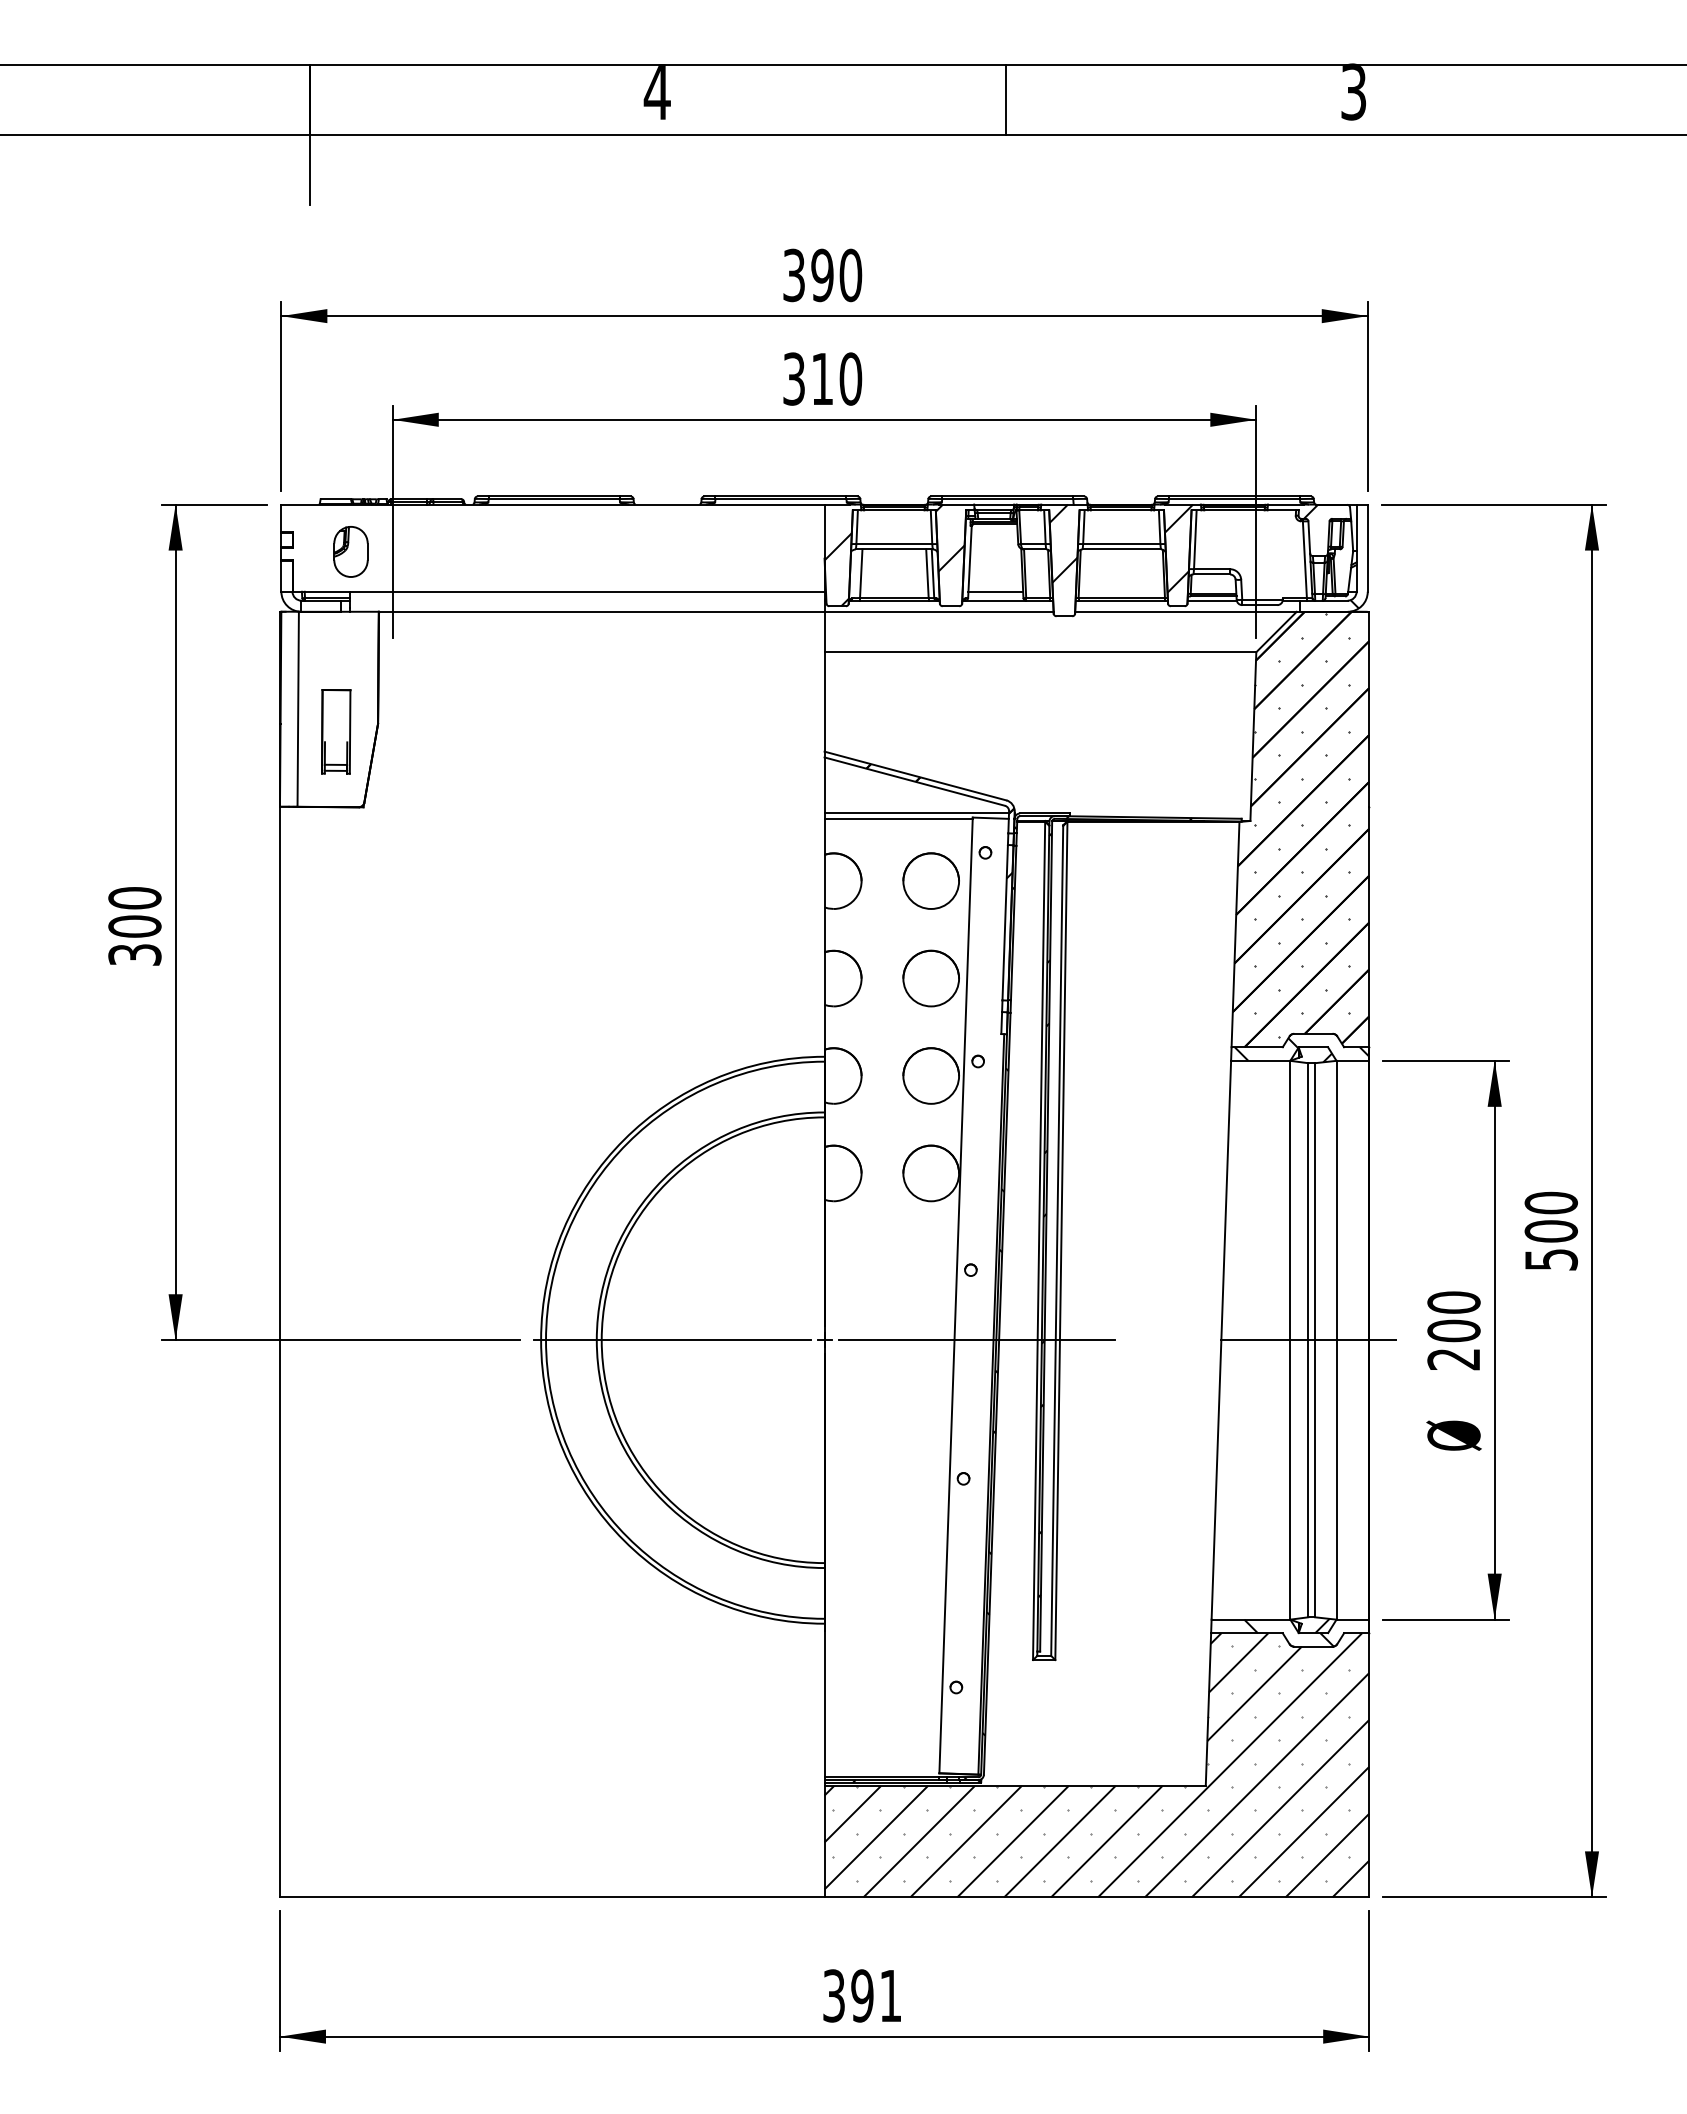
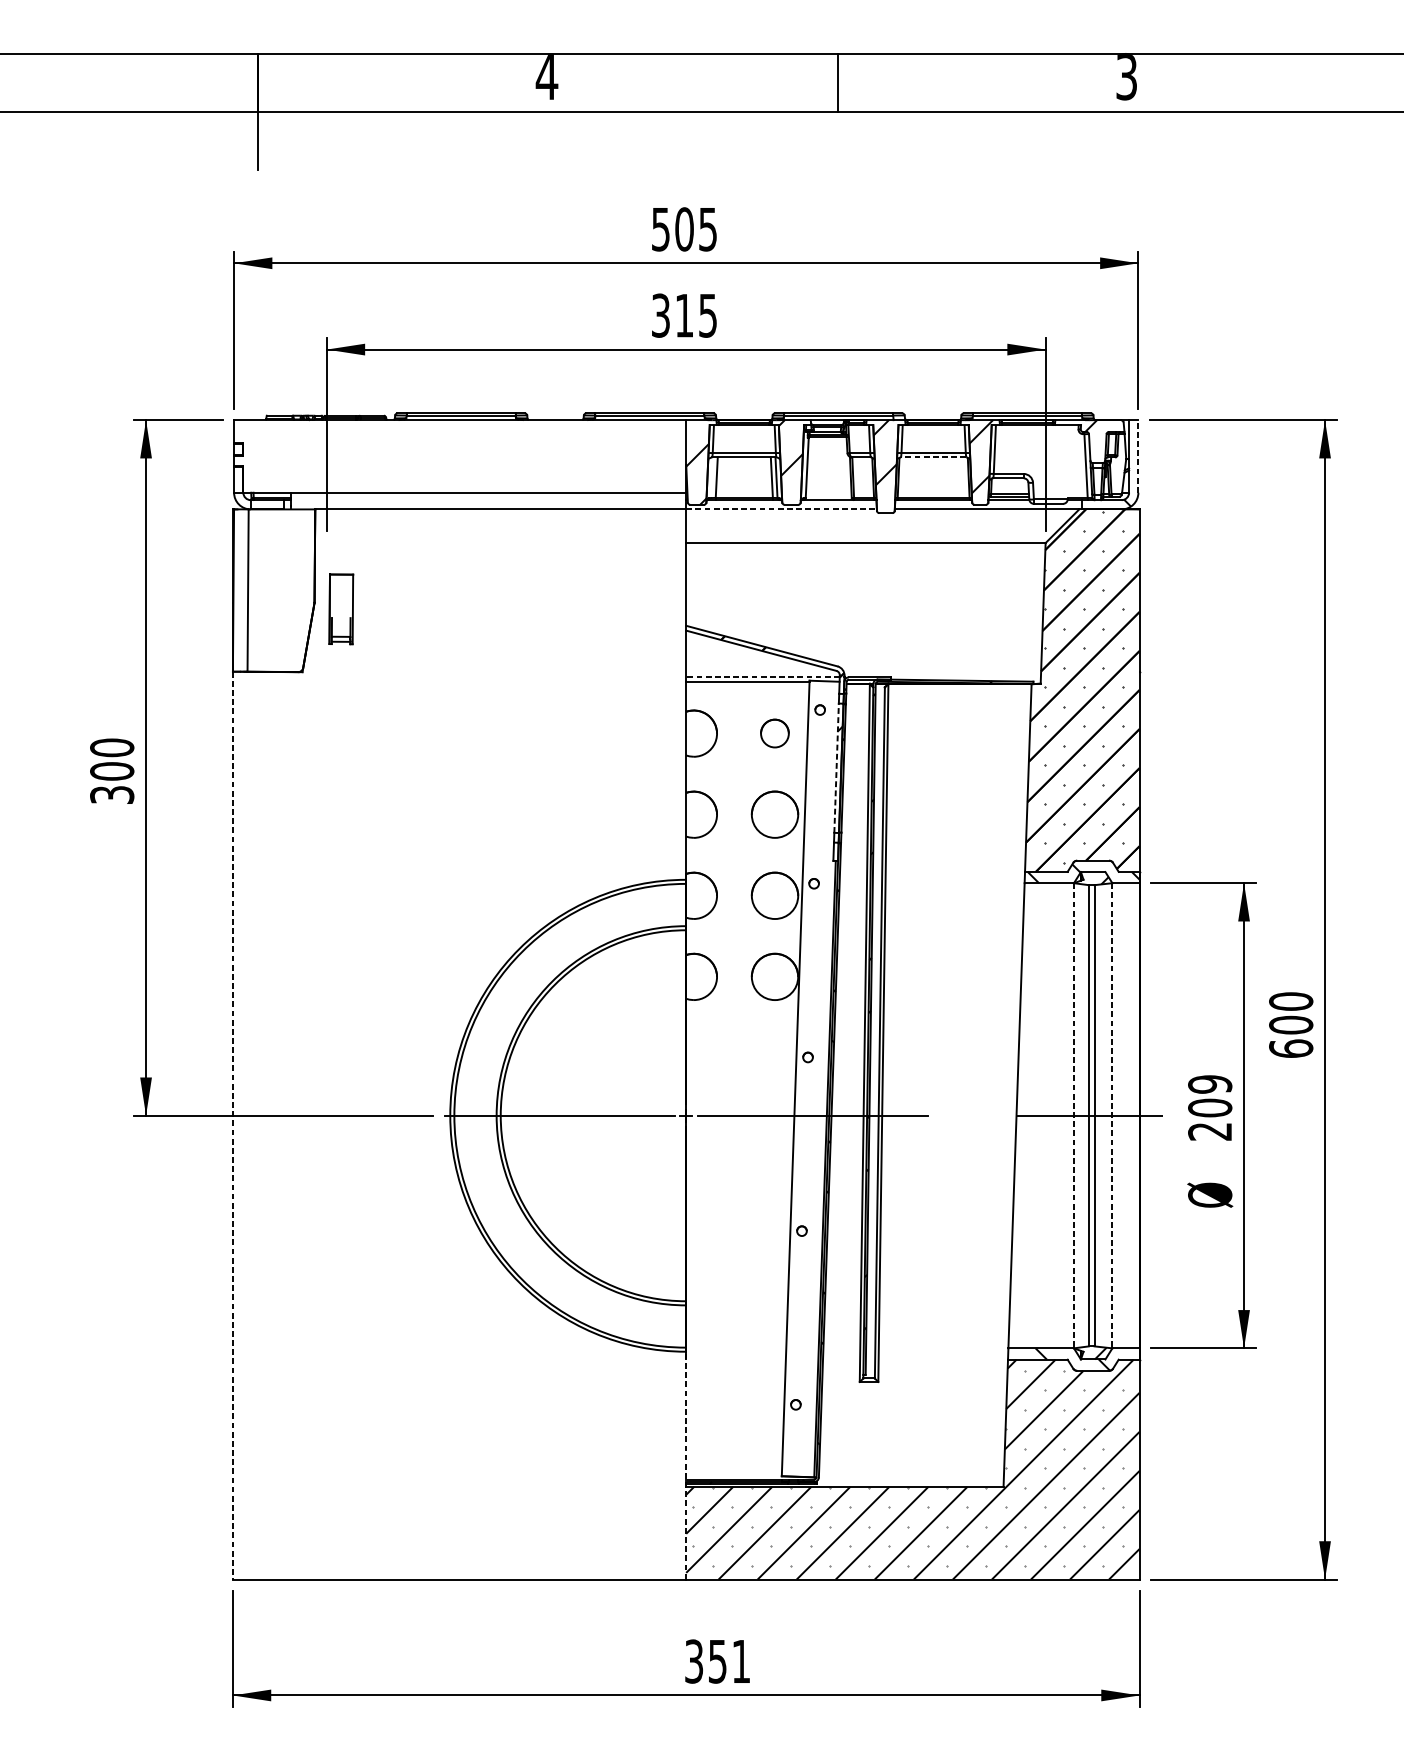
text: (823, 275) -> (685, 229), 390 -> 505
text: (850, 378) -> (707, 315), 310 -> 315
line: (1367, 548) -> (1138, 456), solid -> dashed
line: (1121, 549) -> (933, 457), solid -> dashed
part: (350, 551) -> (291, 459), removed
line: (995, 591) -> (828, 492), removed
line: (939, 611) -> (781, 509), solid -> dashed
part: (336, 731) -> (341, 609), moved
line: (916, 813) -> (762, 677), solid -> dashed
circle: (930, 880) -> (774, 733), size x0.6
line: (1005, 922) -> (836, 768), solid -> dashed
text: (1550, 1259) -> (1290, 1048), 500 -> 600
text: (1453, 1302) -> (1209, 1084), 200 -> 209
line: (1290, 1340) -> (1074, 1115), solid -> dashed
line: (1336, 1340) -> (1112, 1115), solid -> dashed
line: (279, 1352) -> (232, 1125), solid -> dashed
line: (824, 1760) -> (686, 1465), solid -> dashed
text: (862, 1995) -> (717, 1661), 391 -> 351

